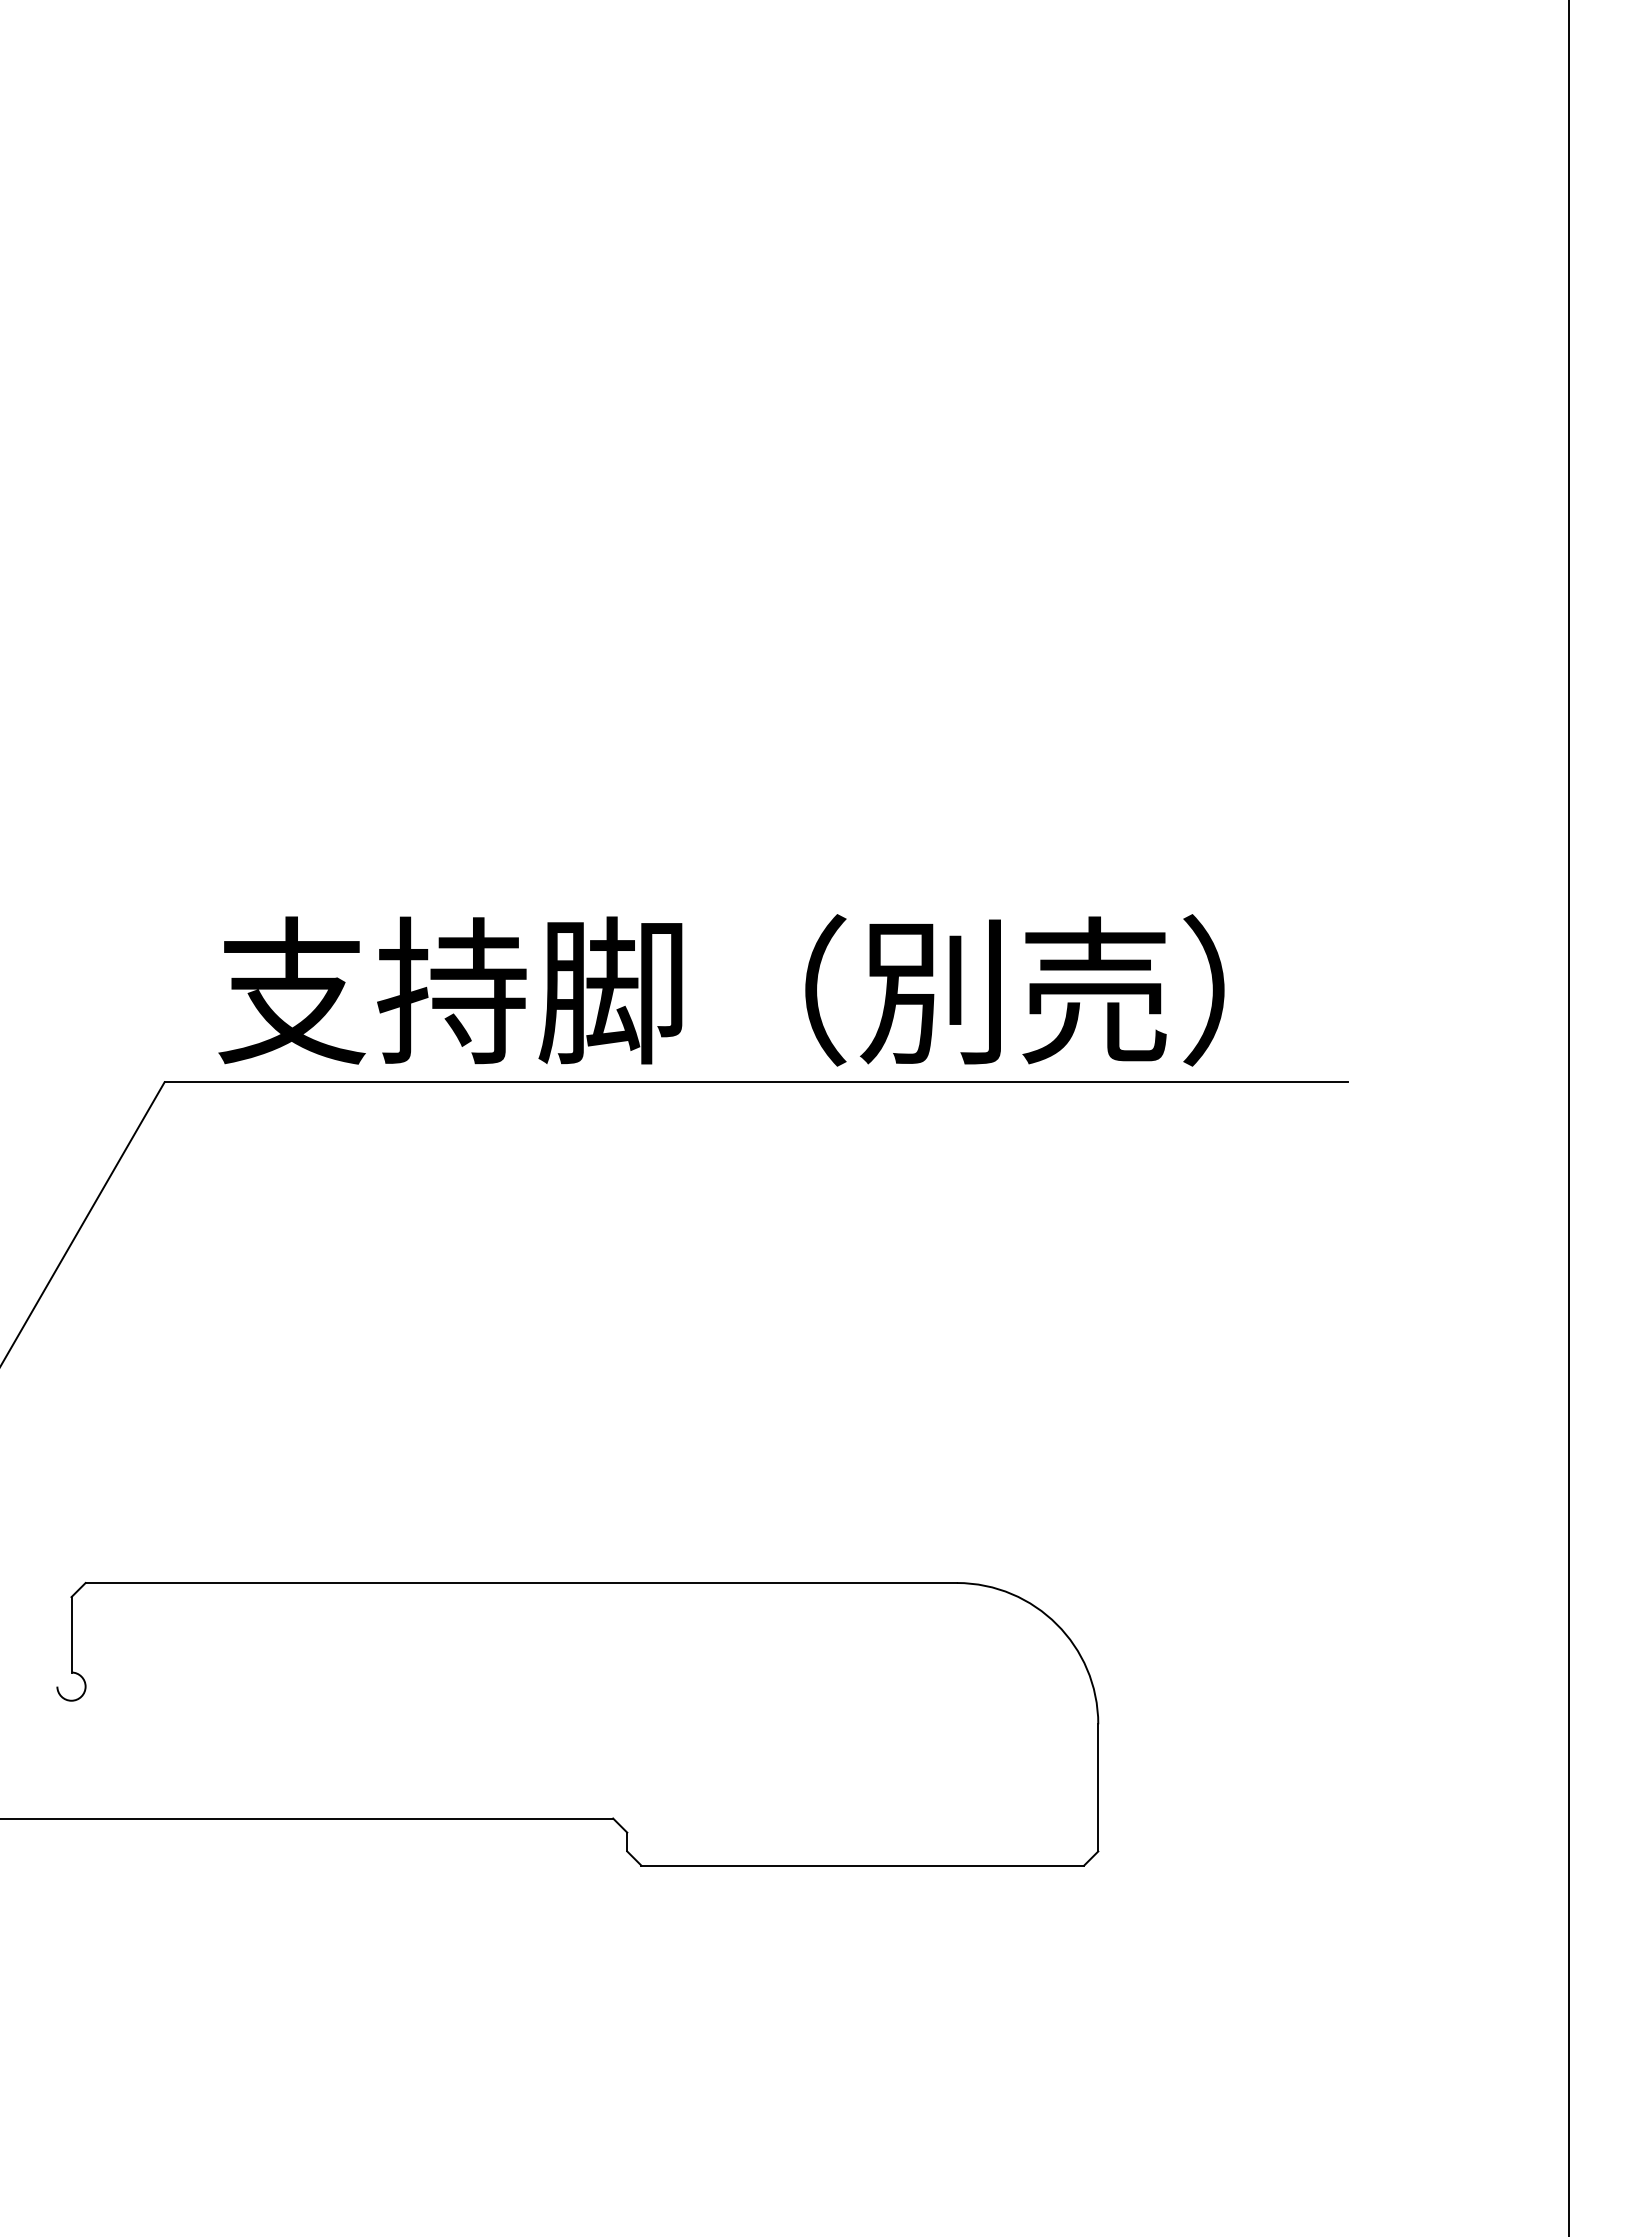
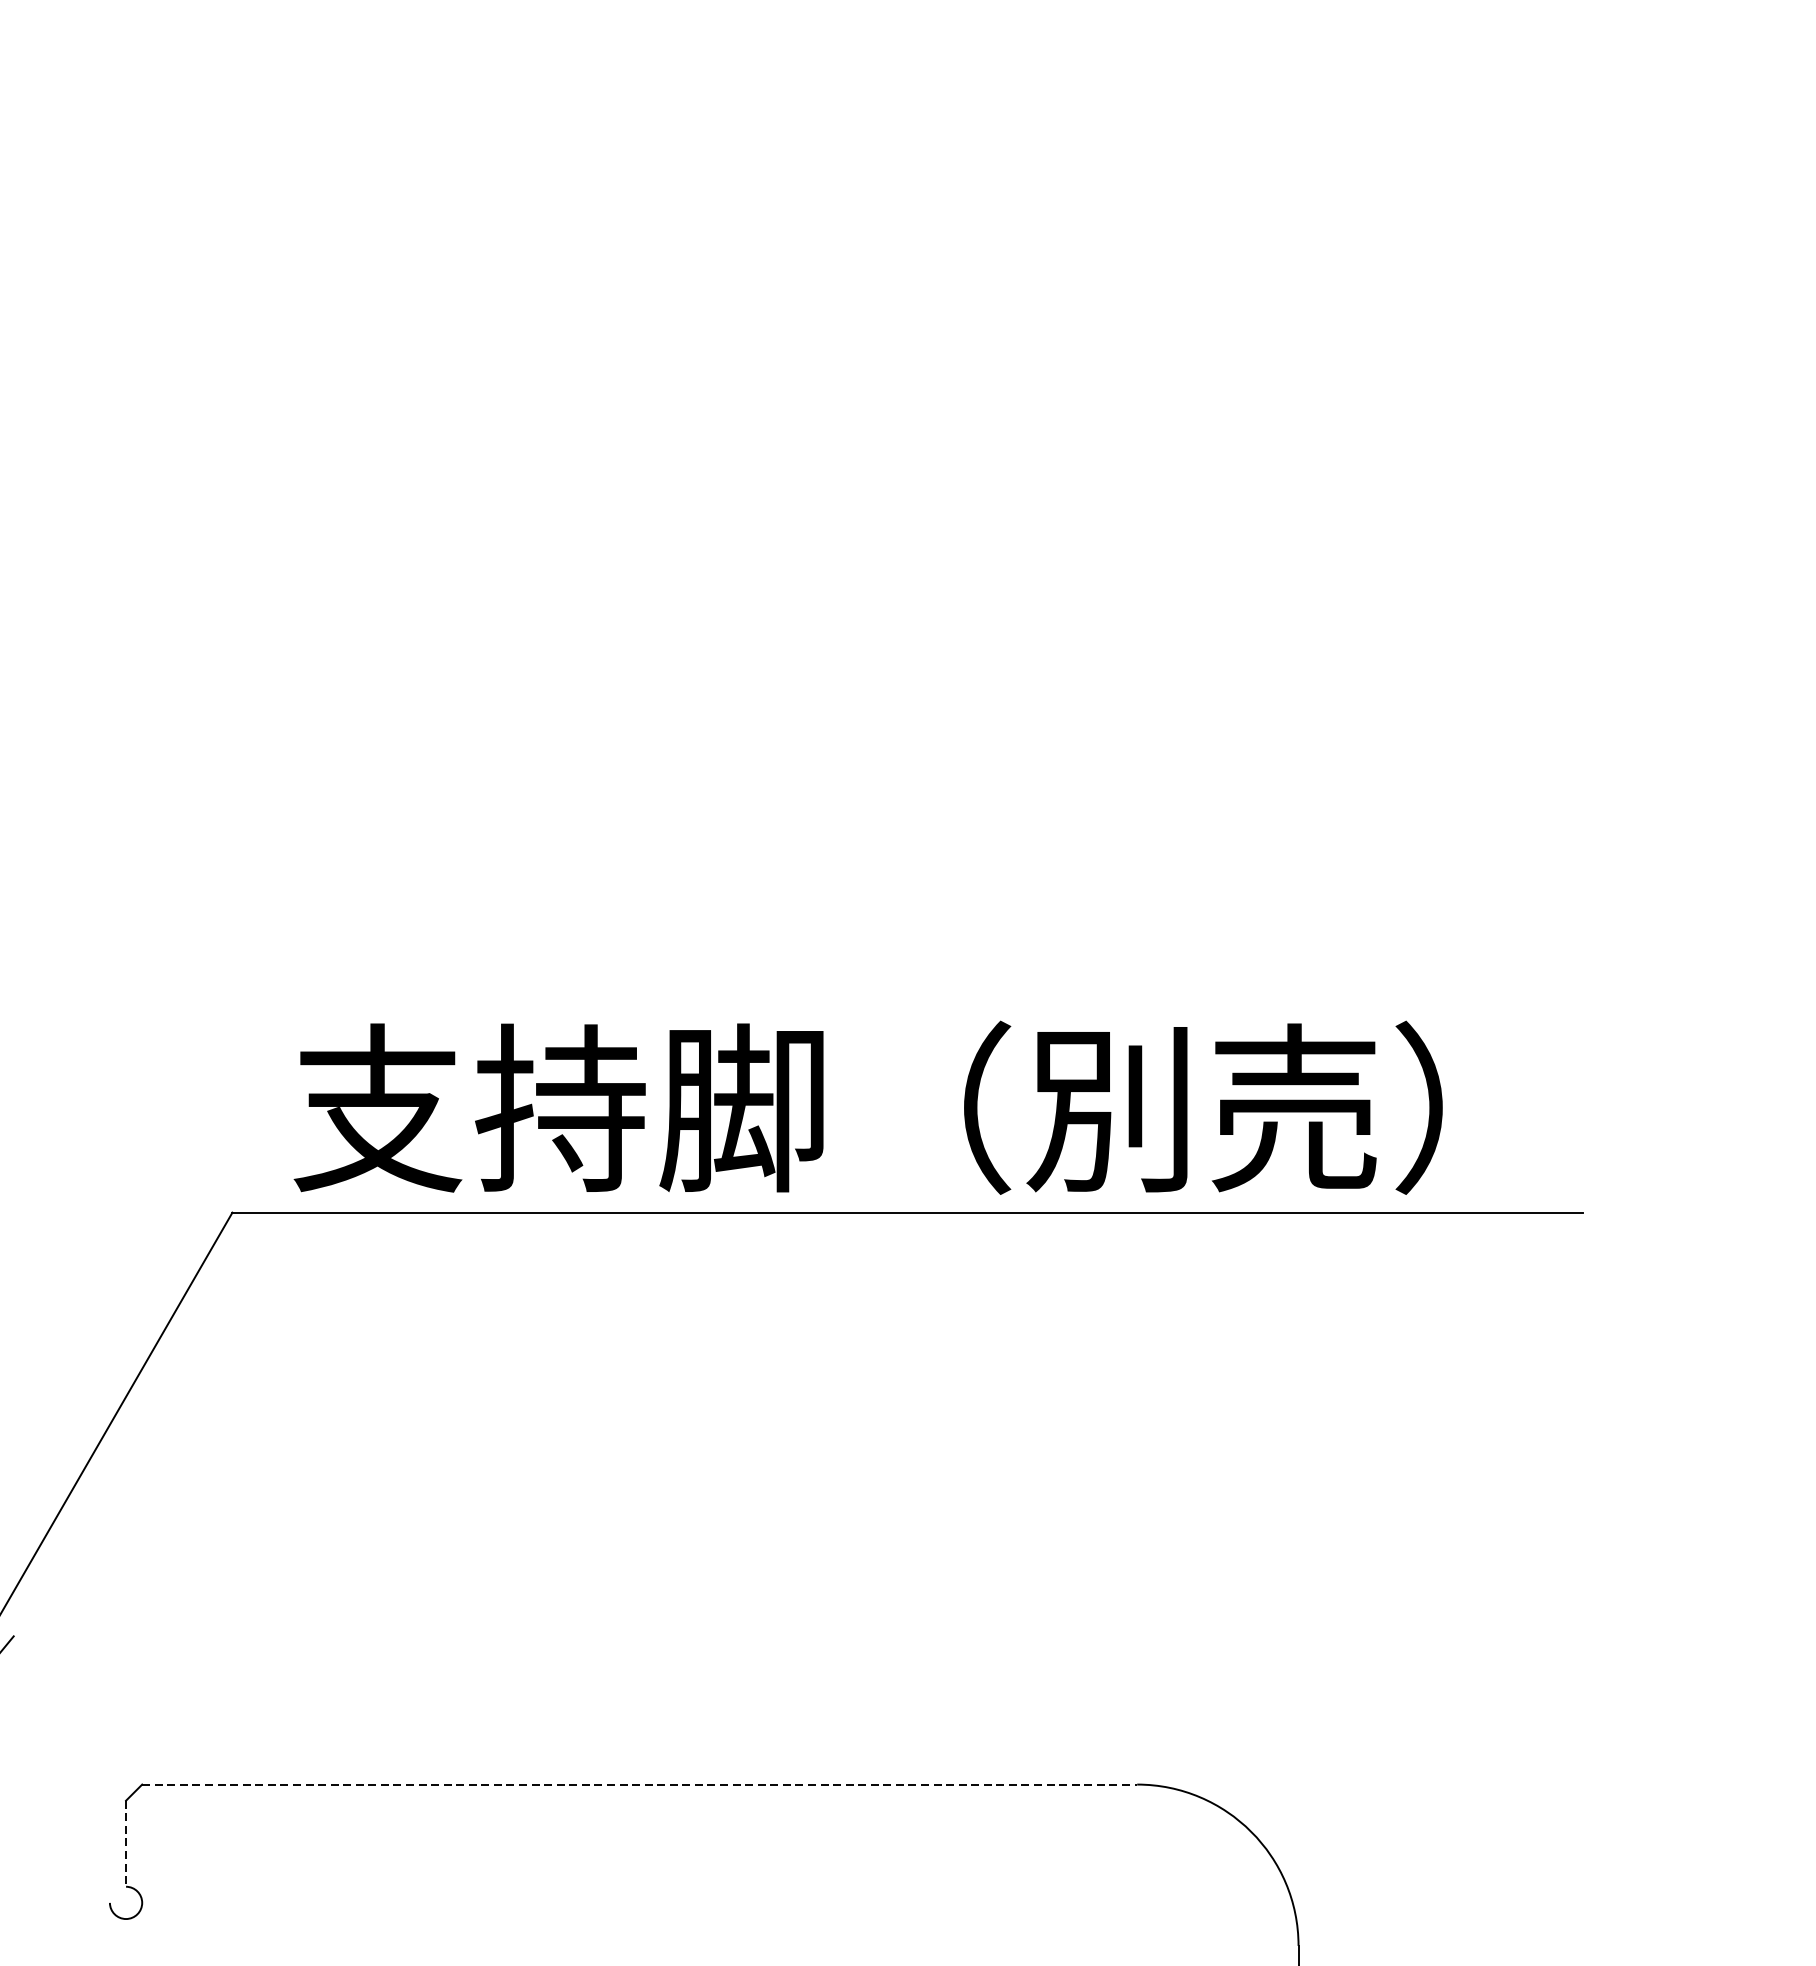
line: (521, 1583) -> (639, 1785), solid -> dashed
line: (71, 1634) -> (126, 1843), solid -> dashed

